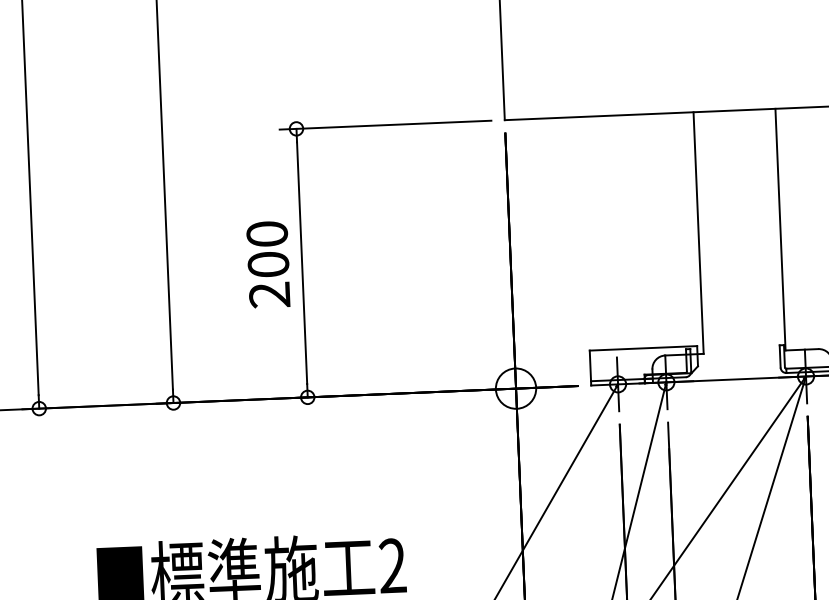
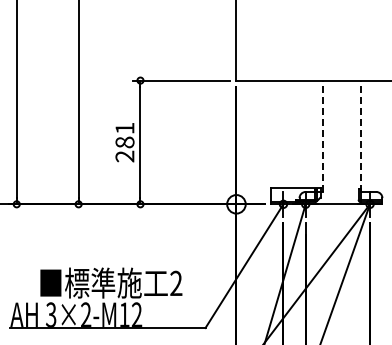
line: (781, 230) -> (361, 136), solid -> dashed
line: (698, 233) -> (323, 136), solid -> dashed
text: (266, 249) -> (124, 135), 200 -> 281

